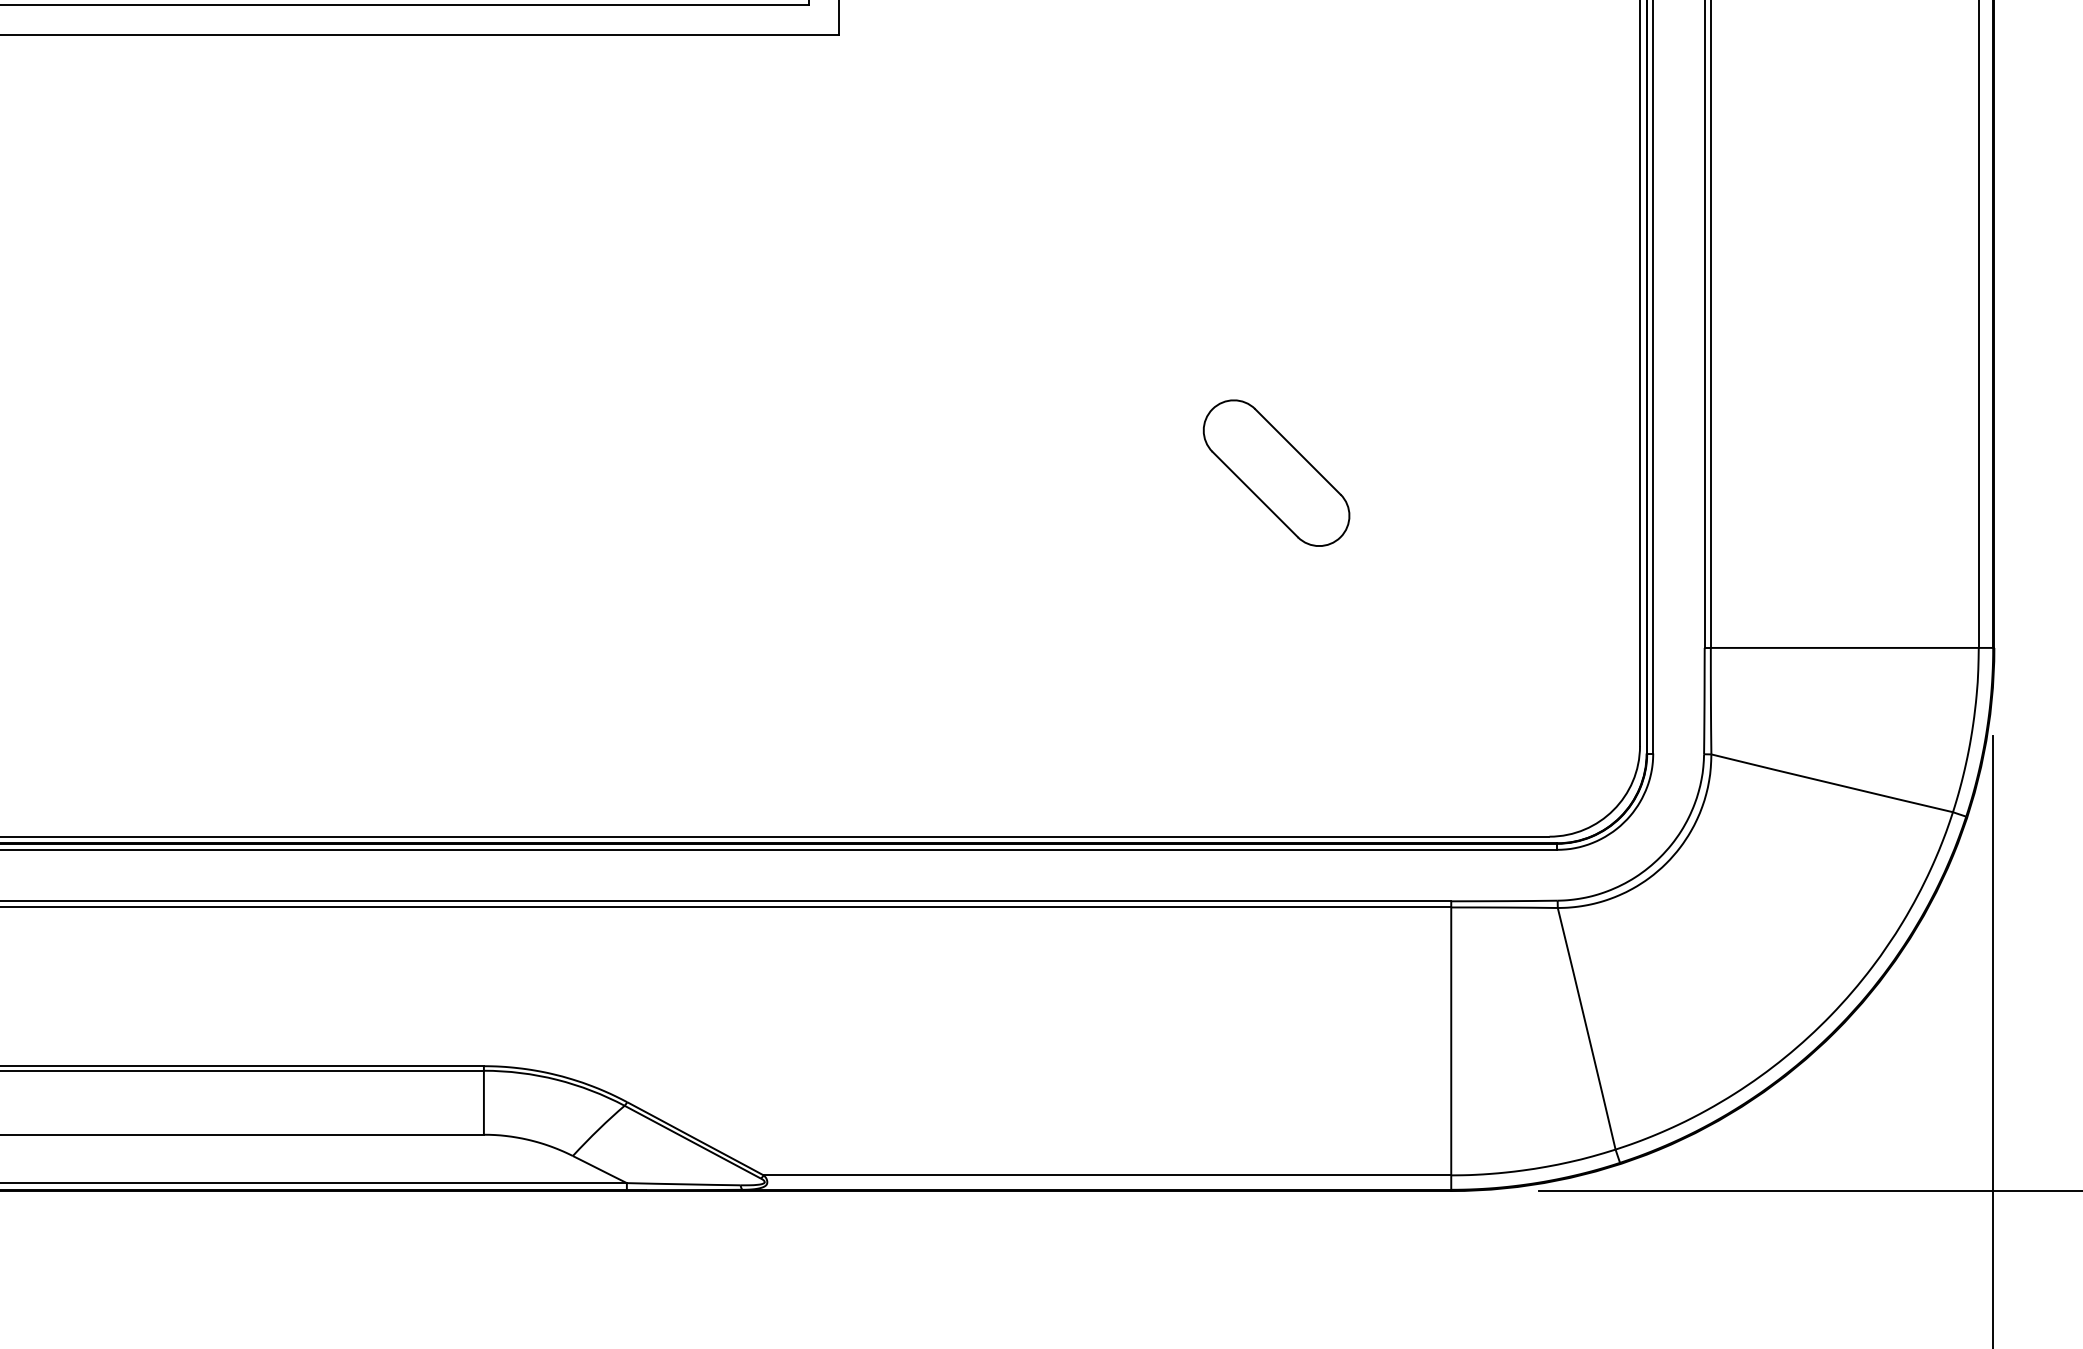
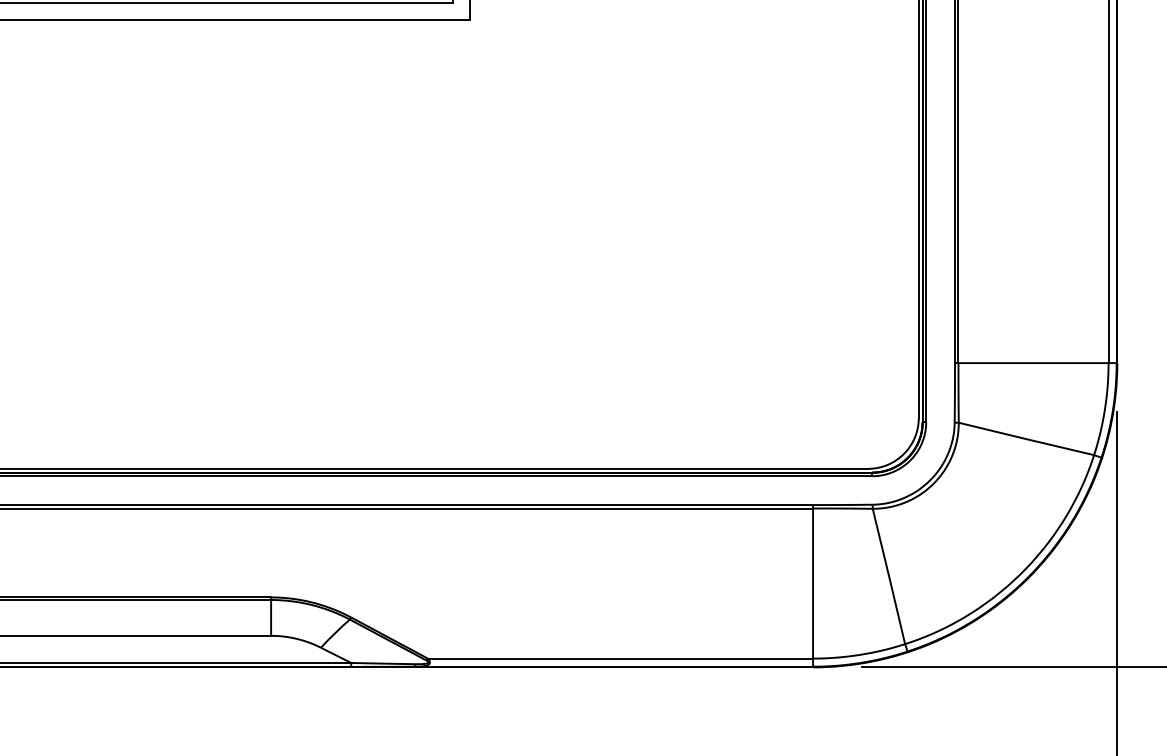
part: (1275, 471) -> (714, 264), removed

